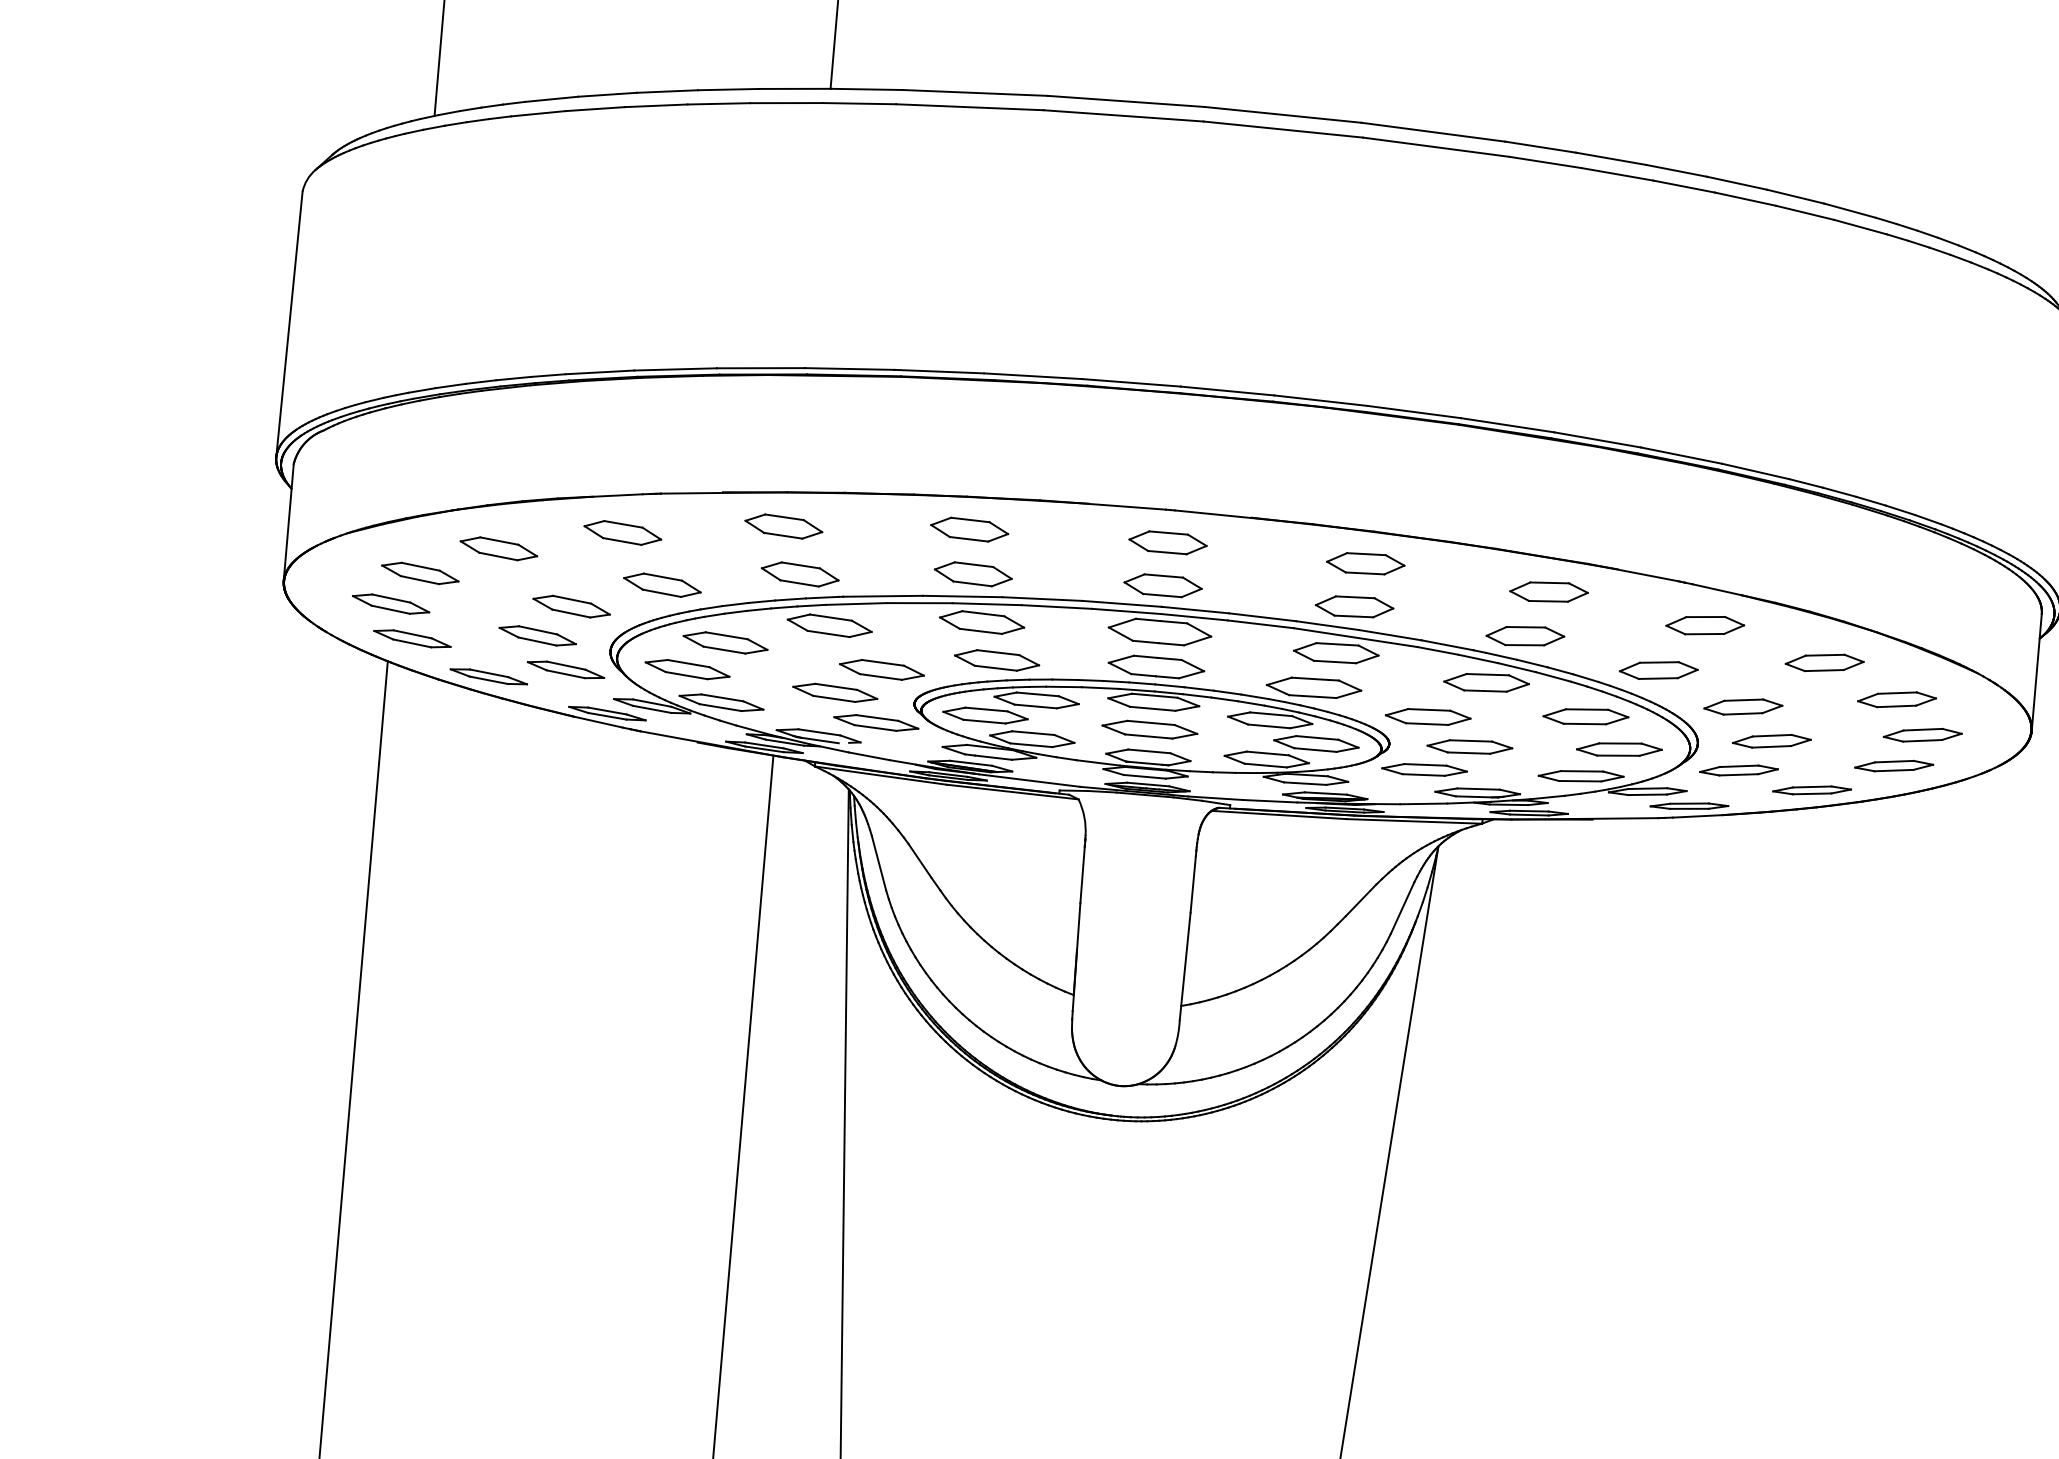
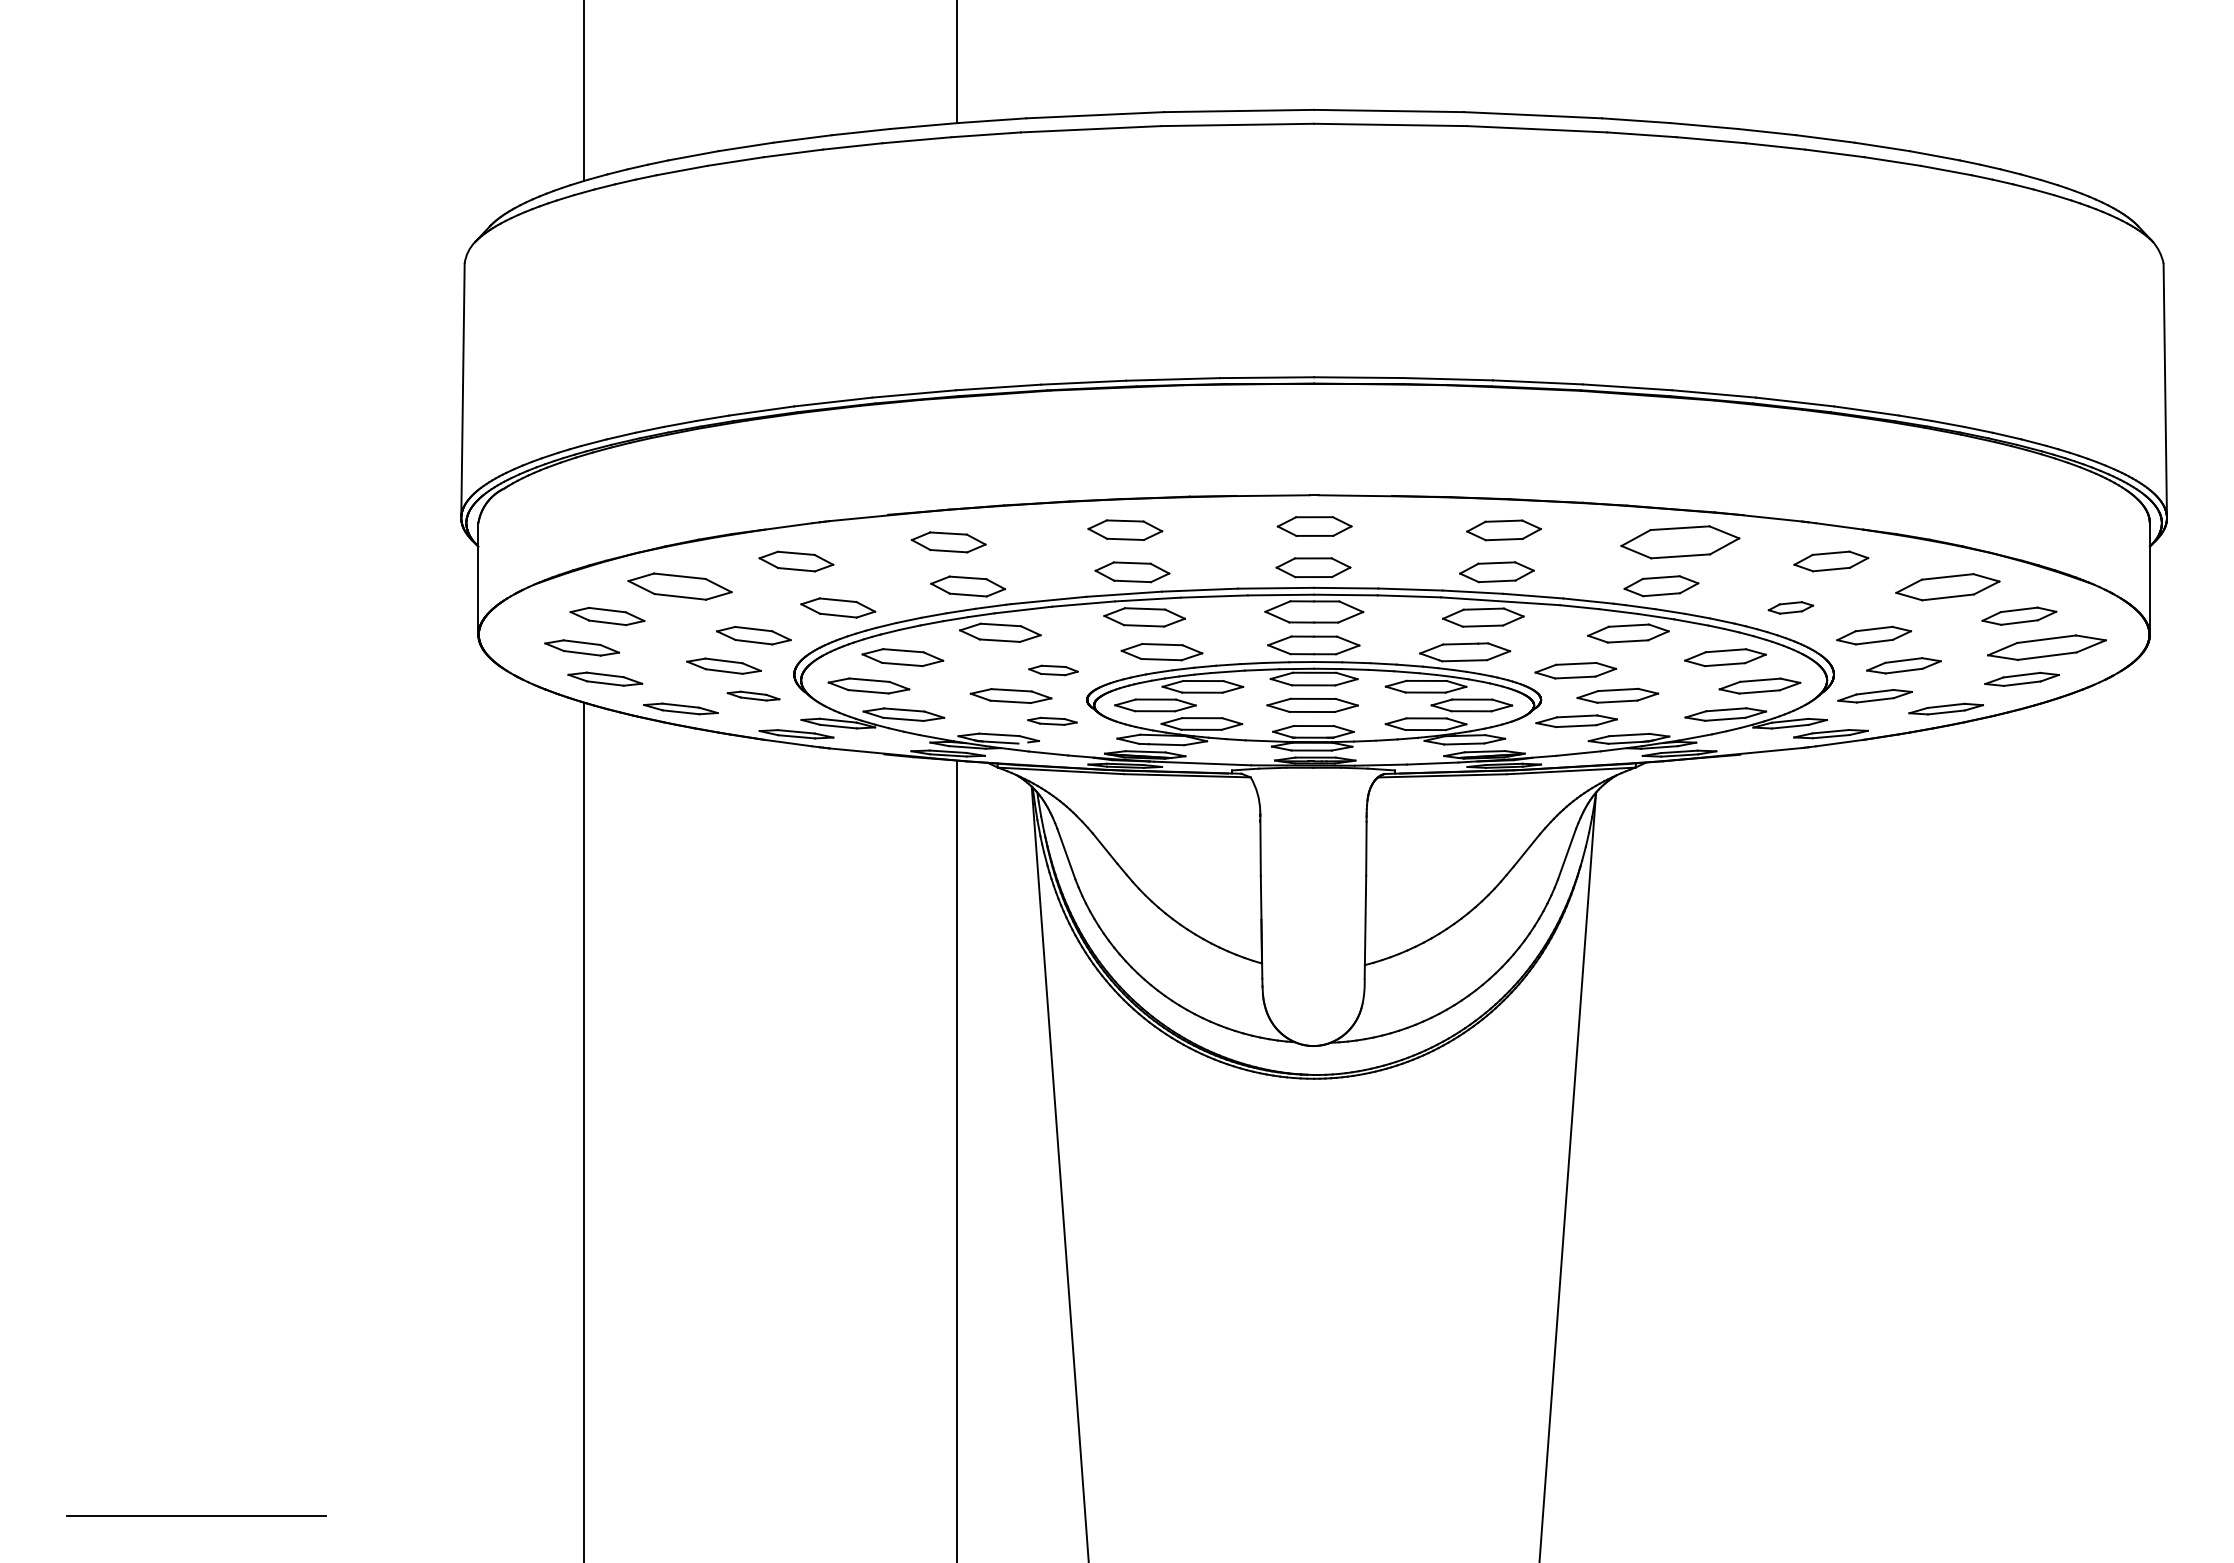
part: (498, 548) -> (679, 586), size x1.4
part: (1549, 592) -> (1680, 542), size x1.6
part: (1824, 662) -> (1947, 586), size x1.4
part: (565, 669) -> (753, 695), size x0.7
part: (881, 669) -> (1053, 670), size x0.6
part: (1658, 670) -> (1790, 607), size x0.6
part: (876, 723) -> (1052, 721), size x0.6
part: (1922, 734) -> (2046, 647), size x1.6

